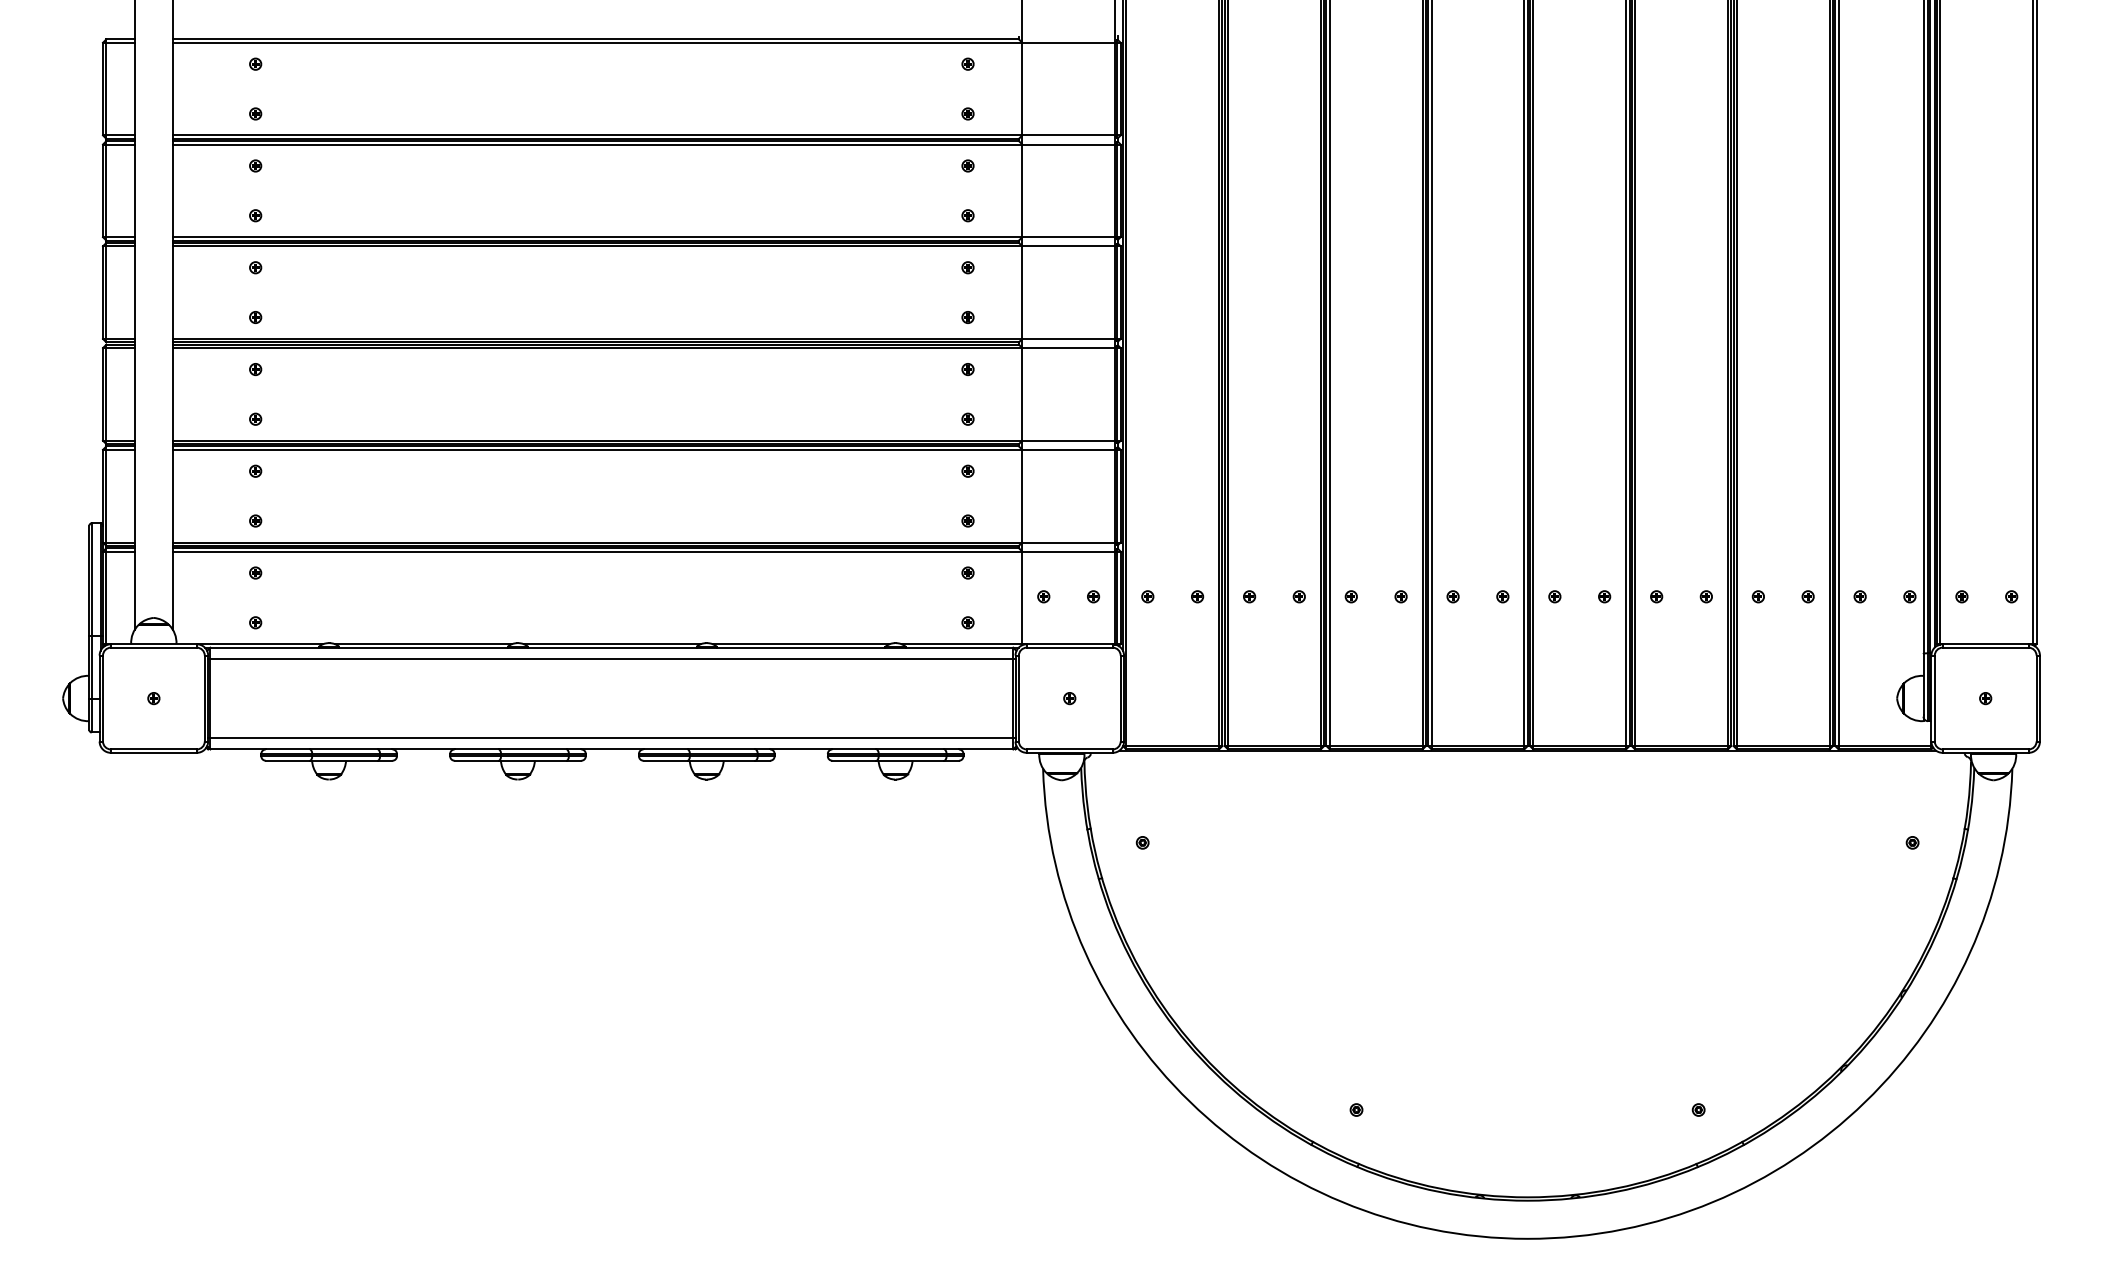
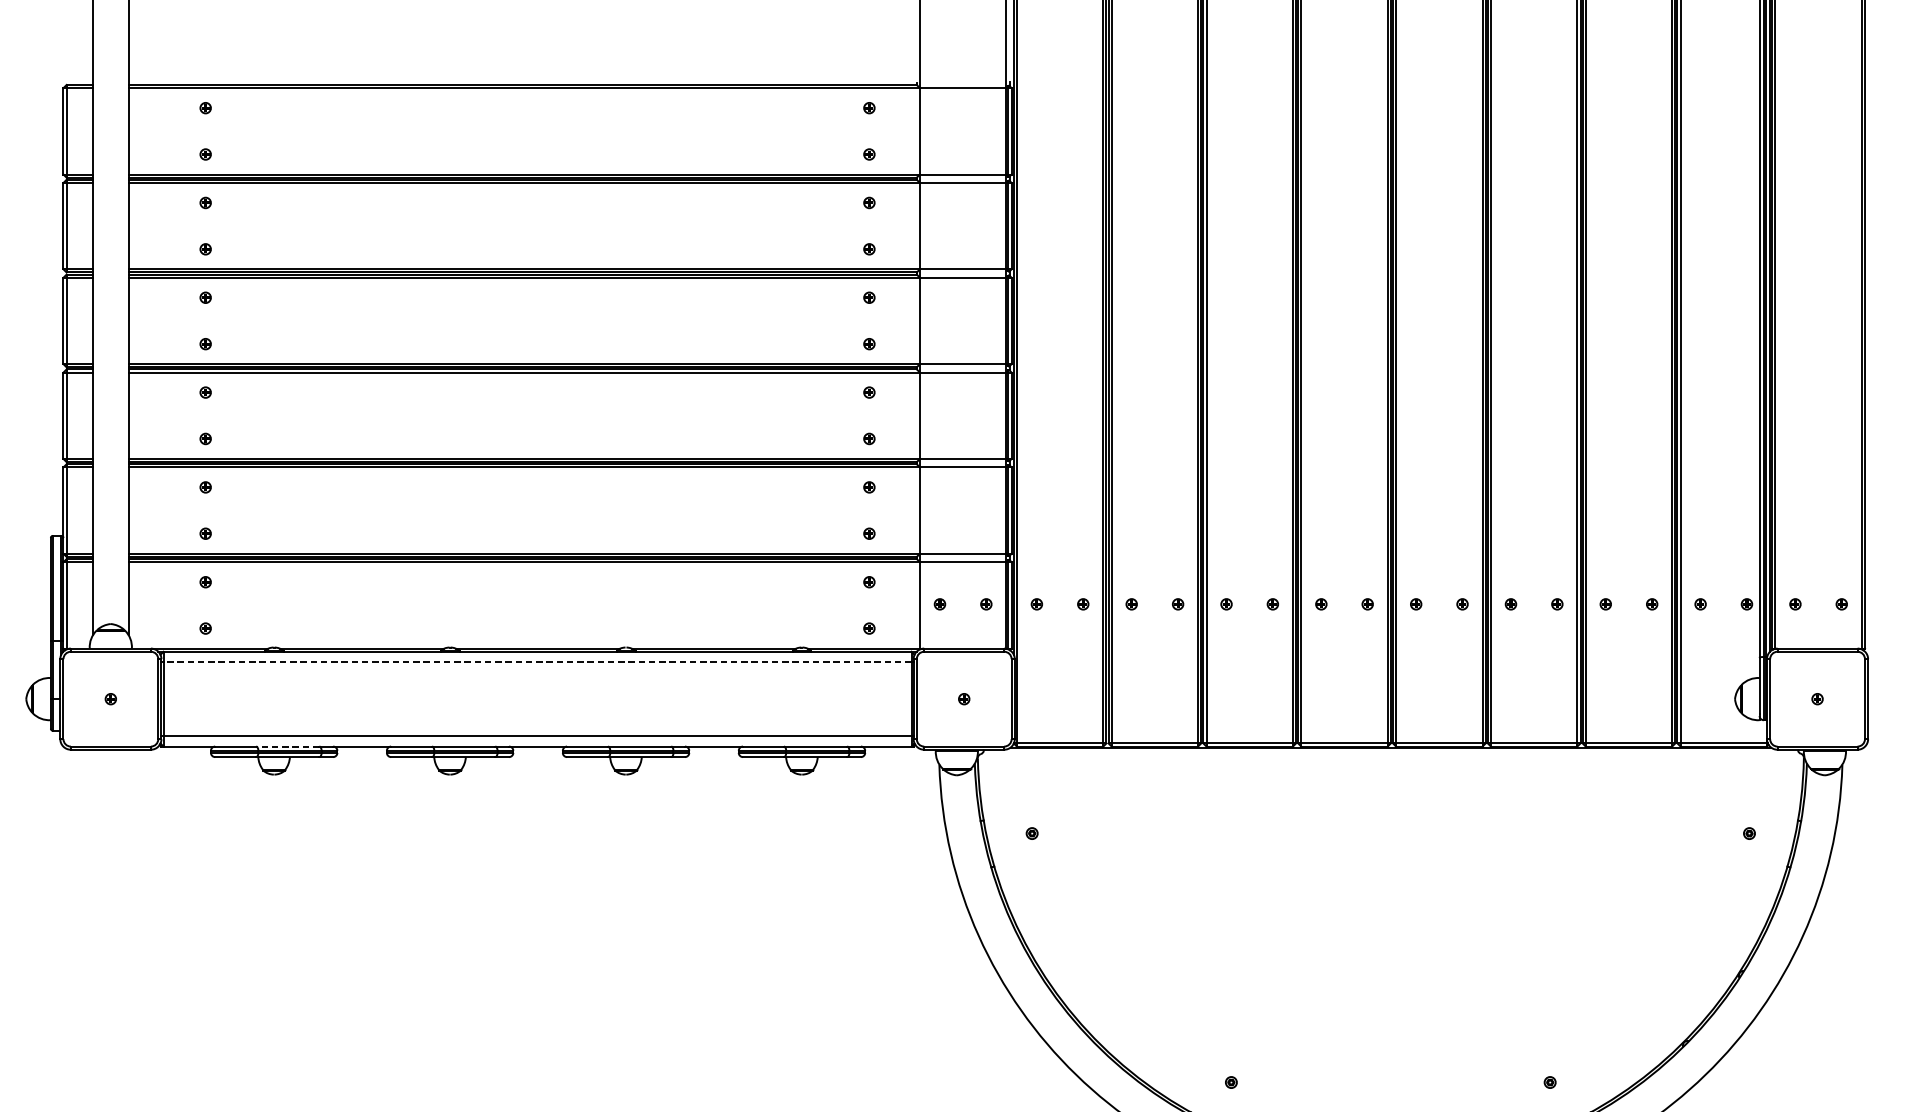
line: (611, 658) -> (537, 661), solid -> dashed
line: (343, 749) -> (287, 746), solid -> dashed

